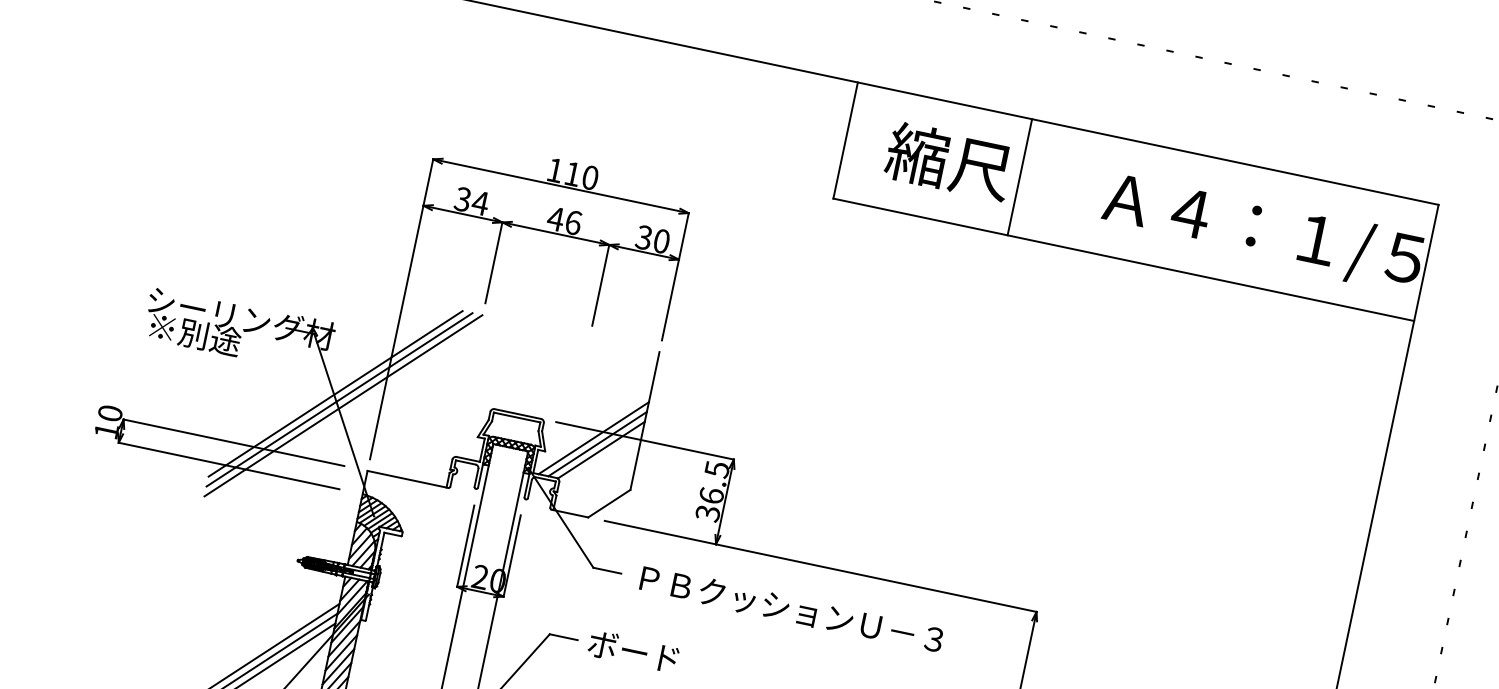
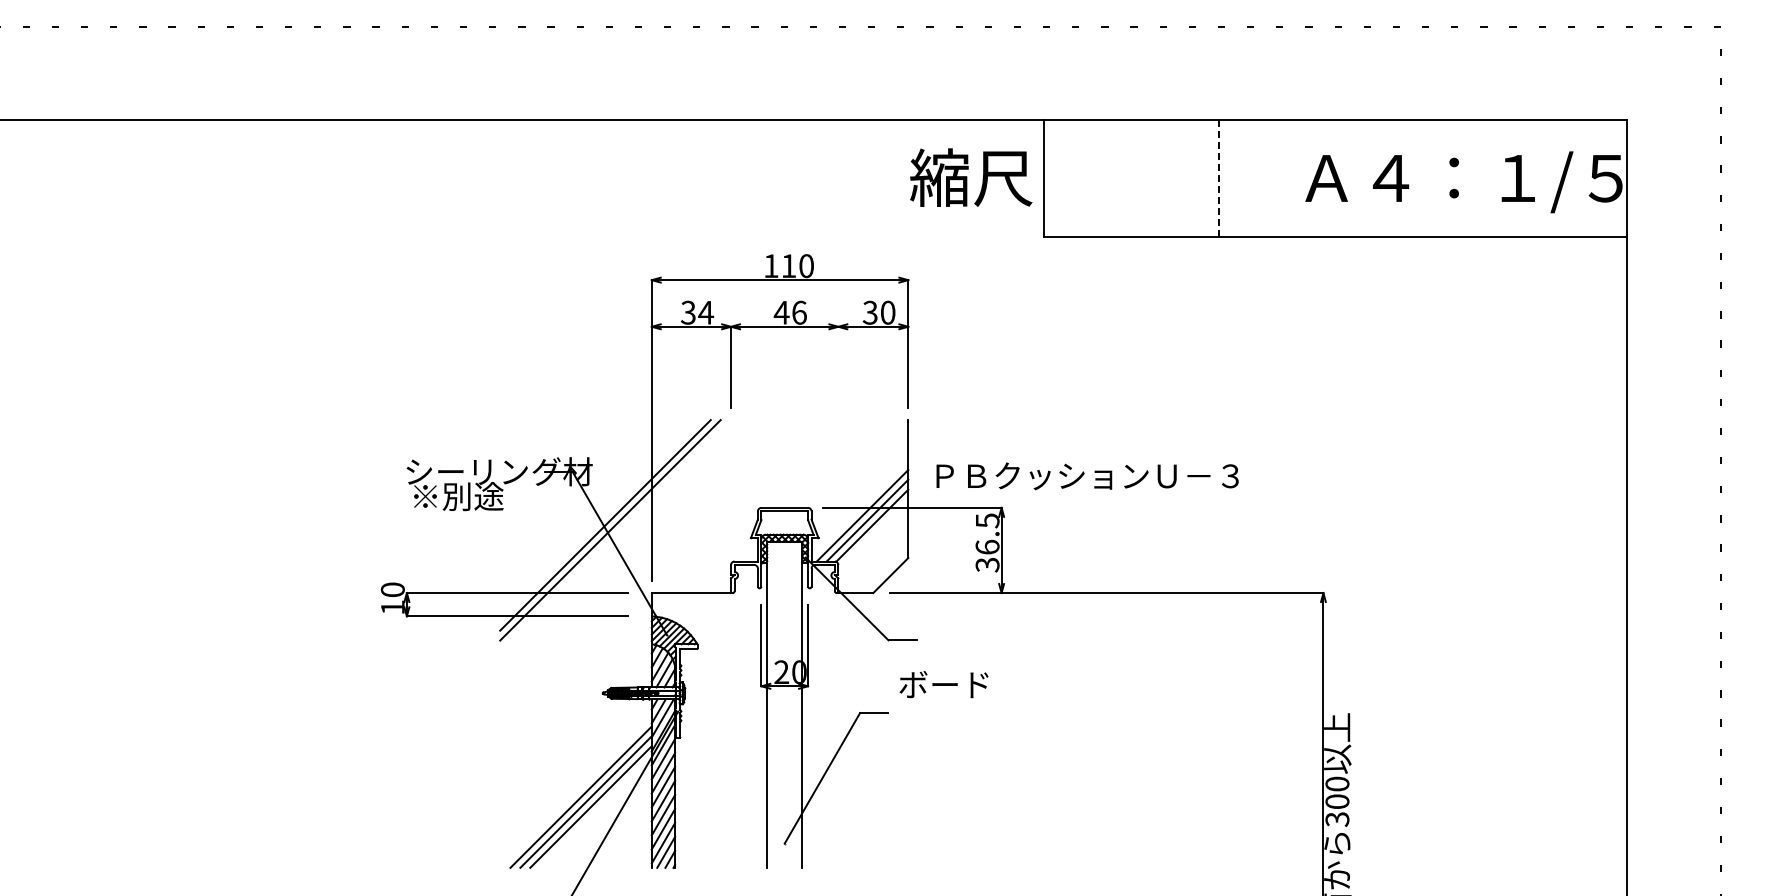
text: (949, 161) -> (971, 177), moved
line: (1019, 178) -> (1219, 179), solid -> dashed
line: (601, 284) -> (838, 366), removed
line: (343, 406) -> (615, 535), removed
text: (791, 609) -> (1087, 476), moved
text: (633, 651) -> (943, 684), moved

